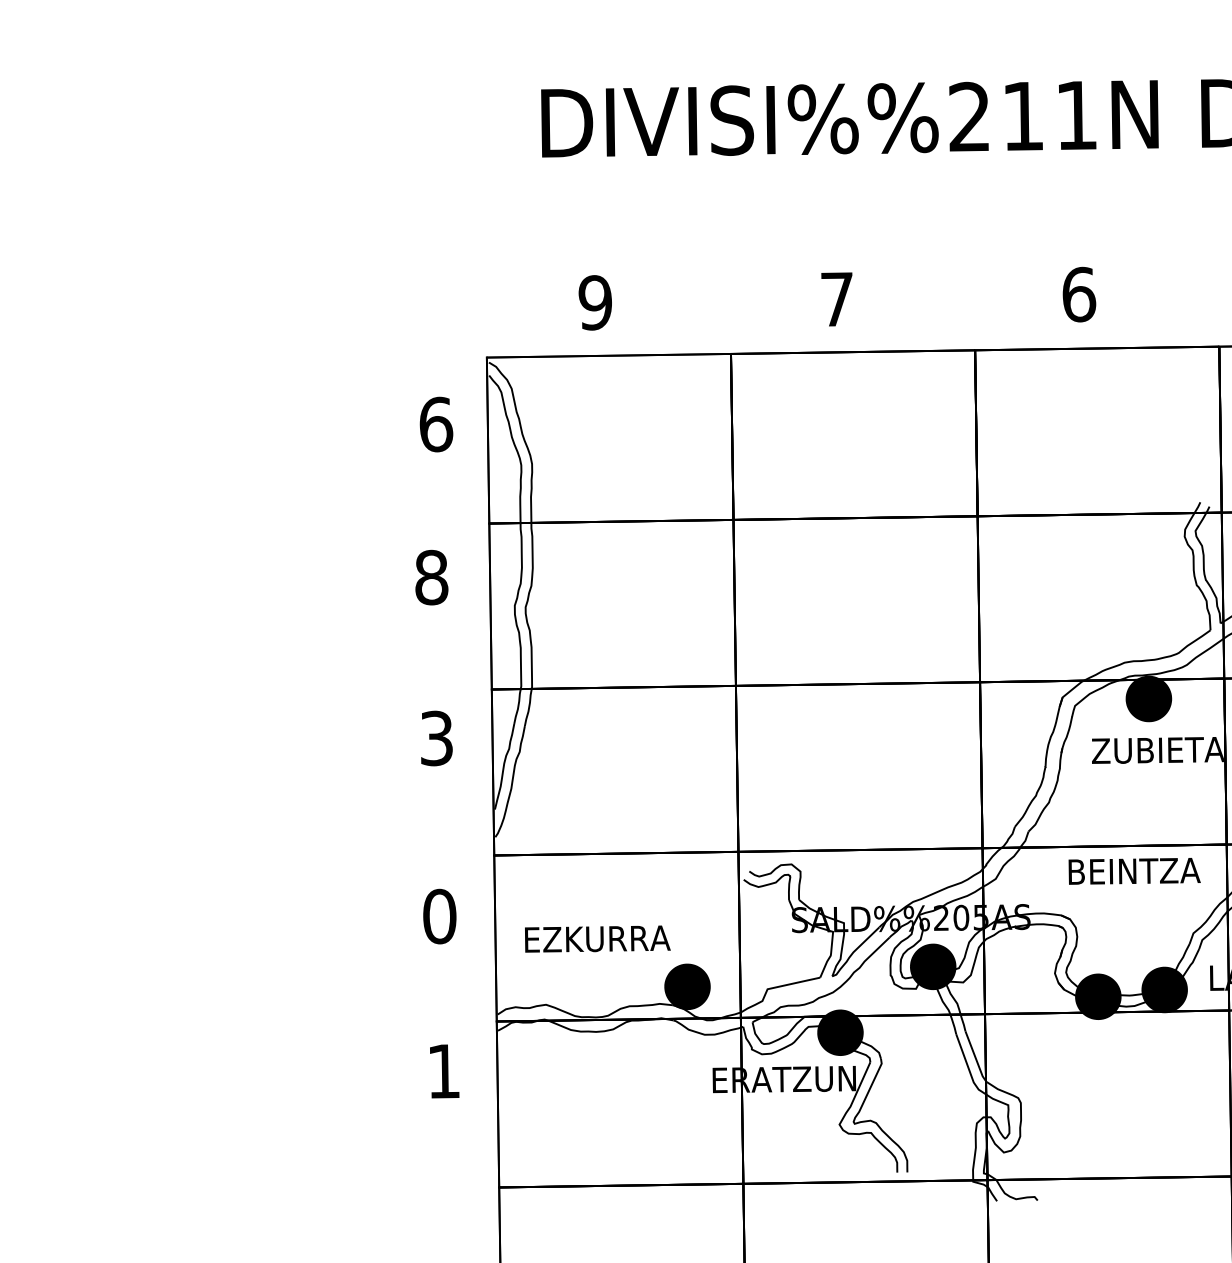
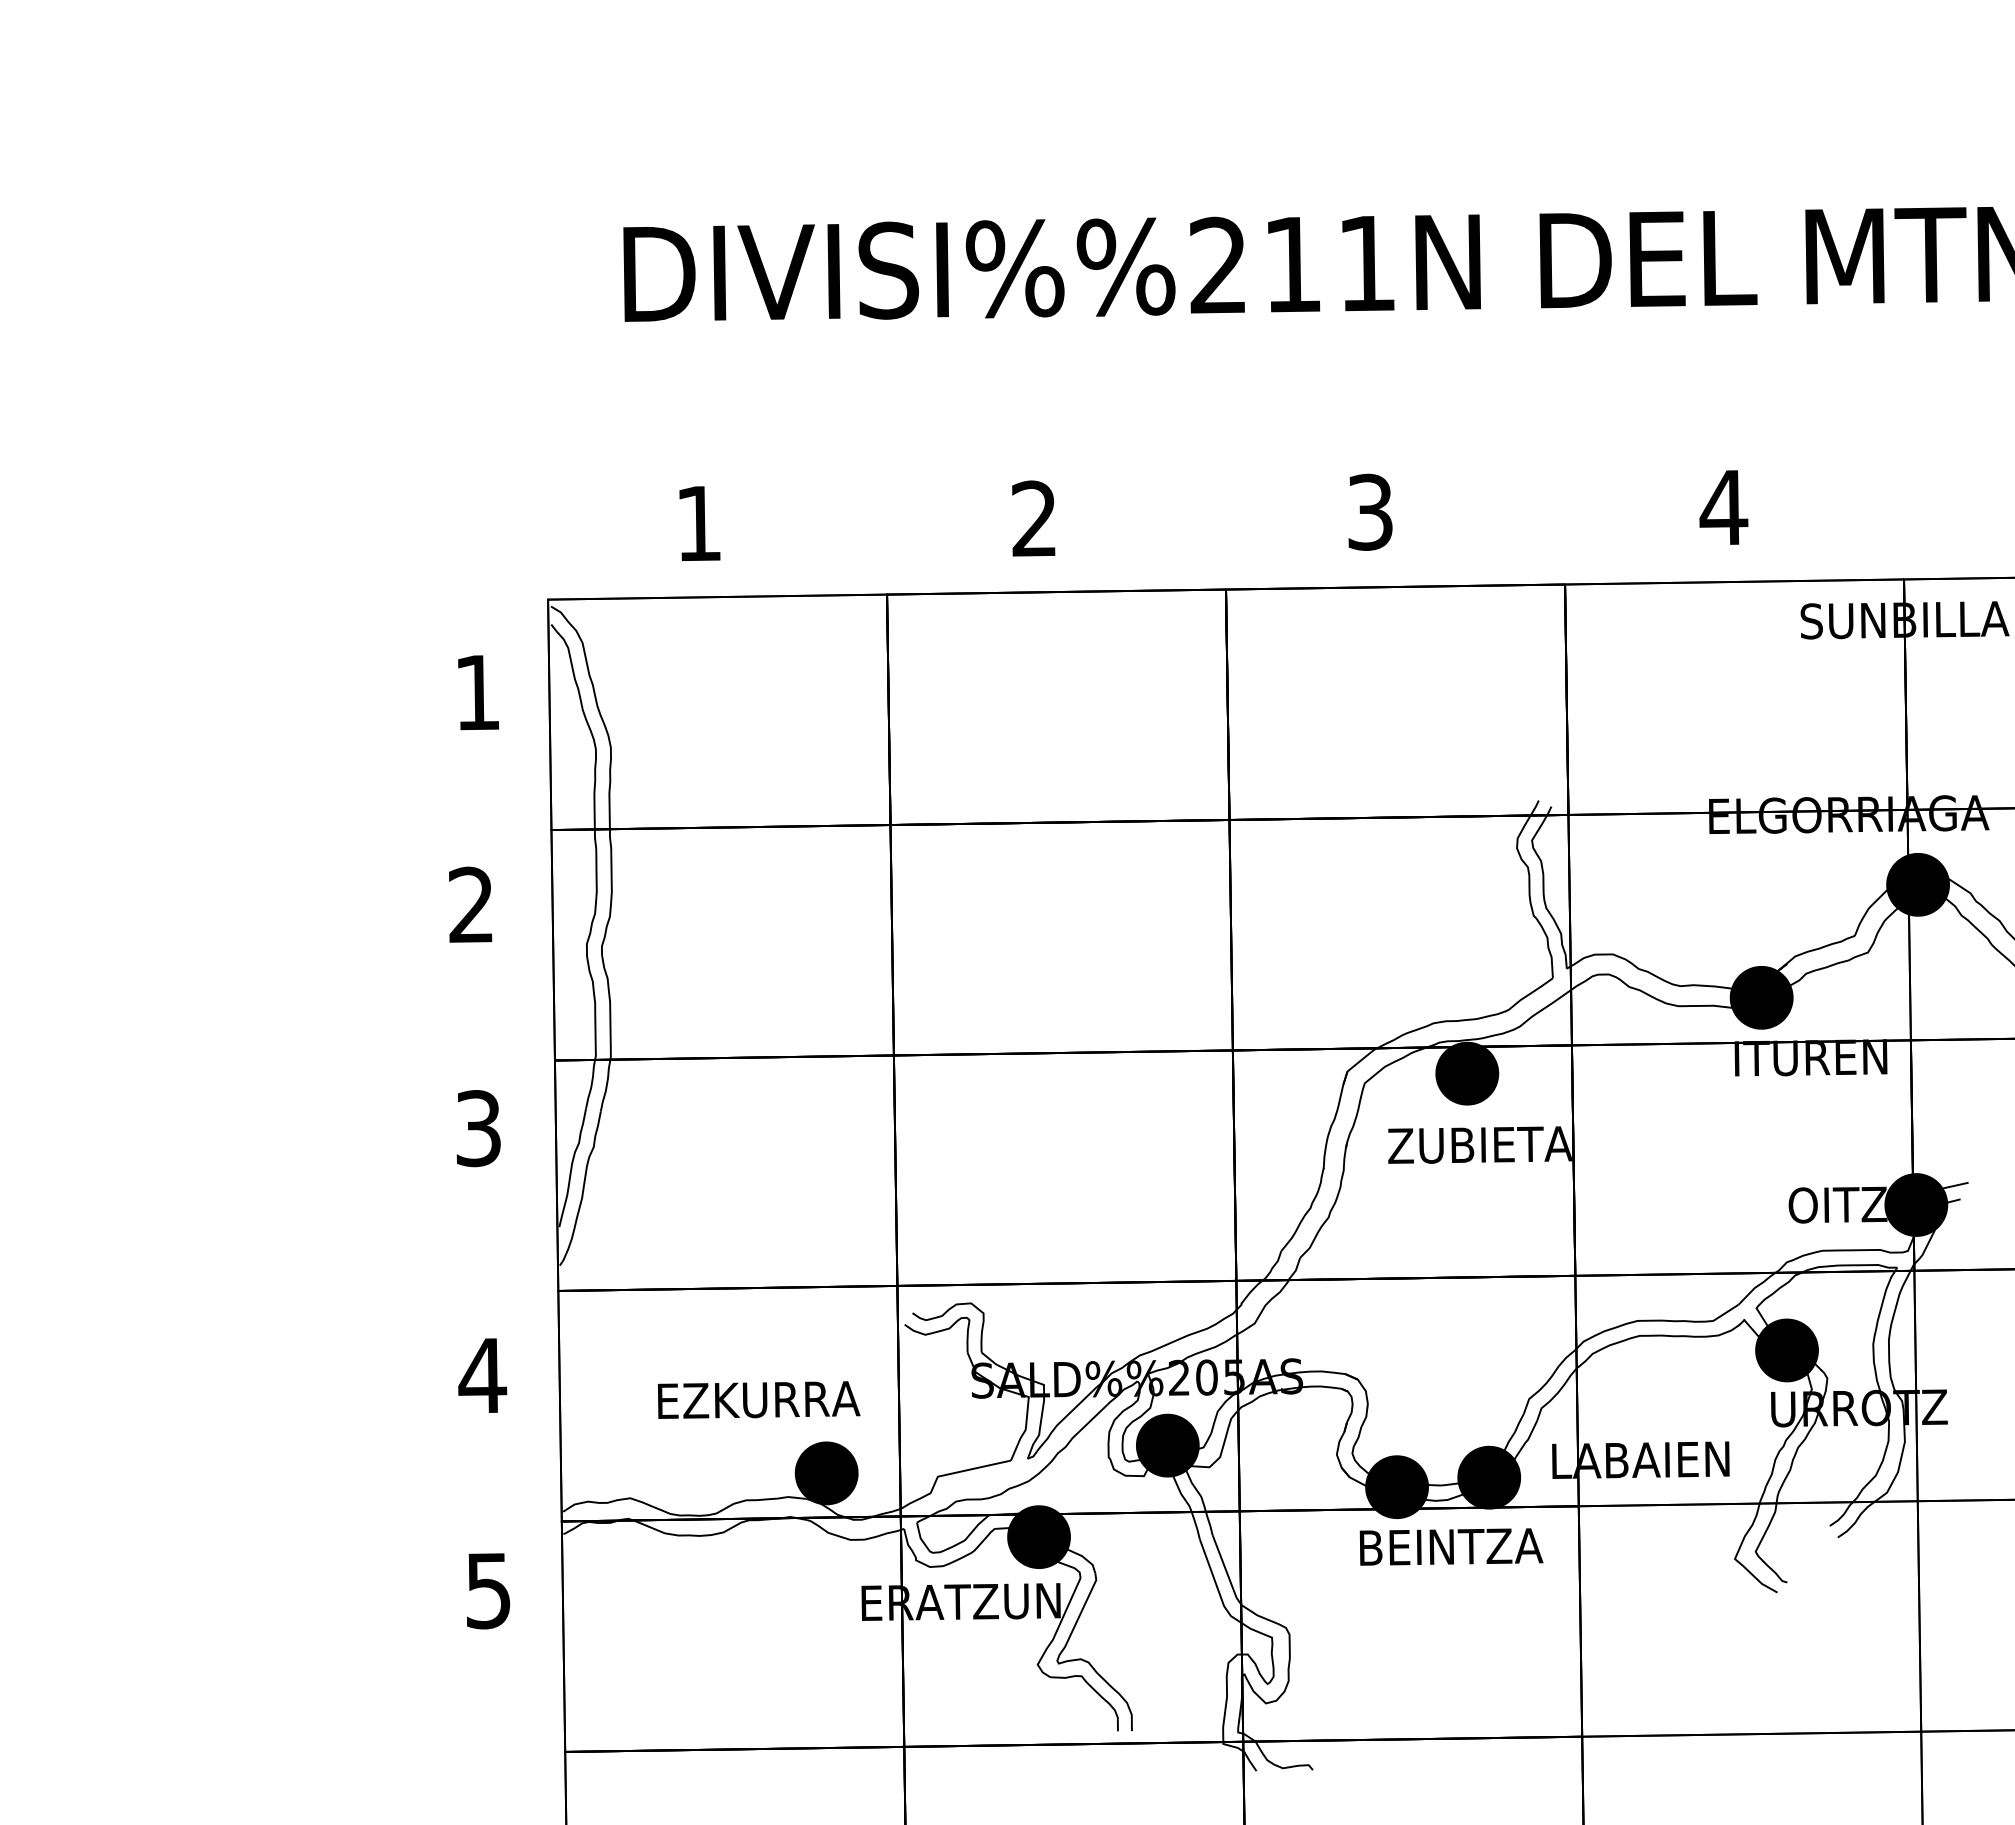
text: (1079, 294) -> (1370, 511), 6 -> 3
text: (836, 299) -> (1033, 518), 7 -> 2
text: (595, 302) -> (698, 523), 9 -> 1
text: (436, 424) -> (478, 692), 6 -> 1
text: (431, 577) -> (471, 904), 8 -> 2
text: (1134, 870) -> (1451, 1546), moved
text: (439, 916) -> (482, 1375), 0 -> 4
text: (598, 938) -> (759, 1399), moved
text: (443, 1071) -> (488, 1591), 1 -> 5

